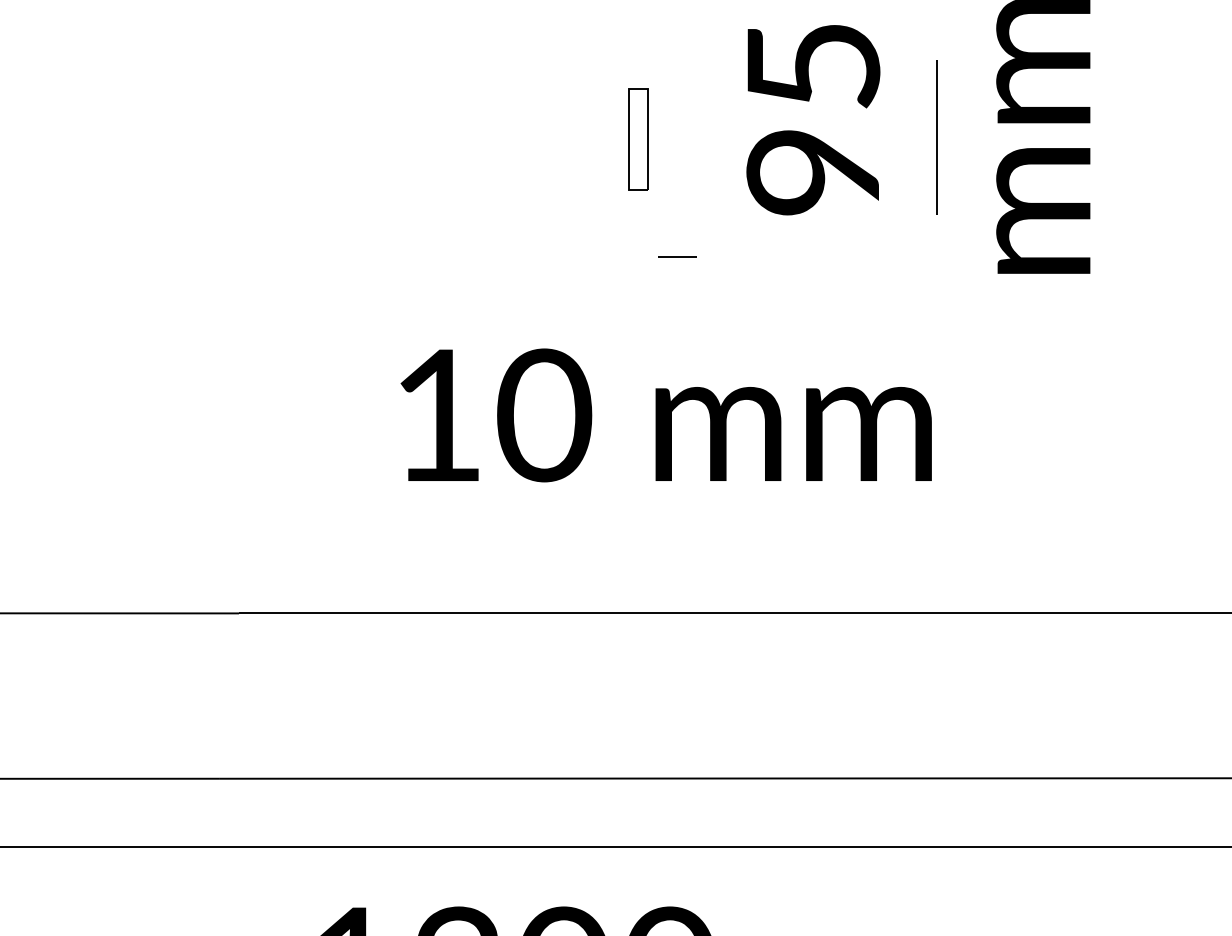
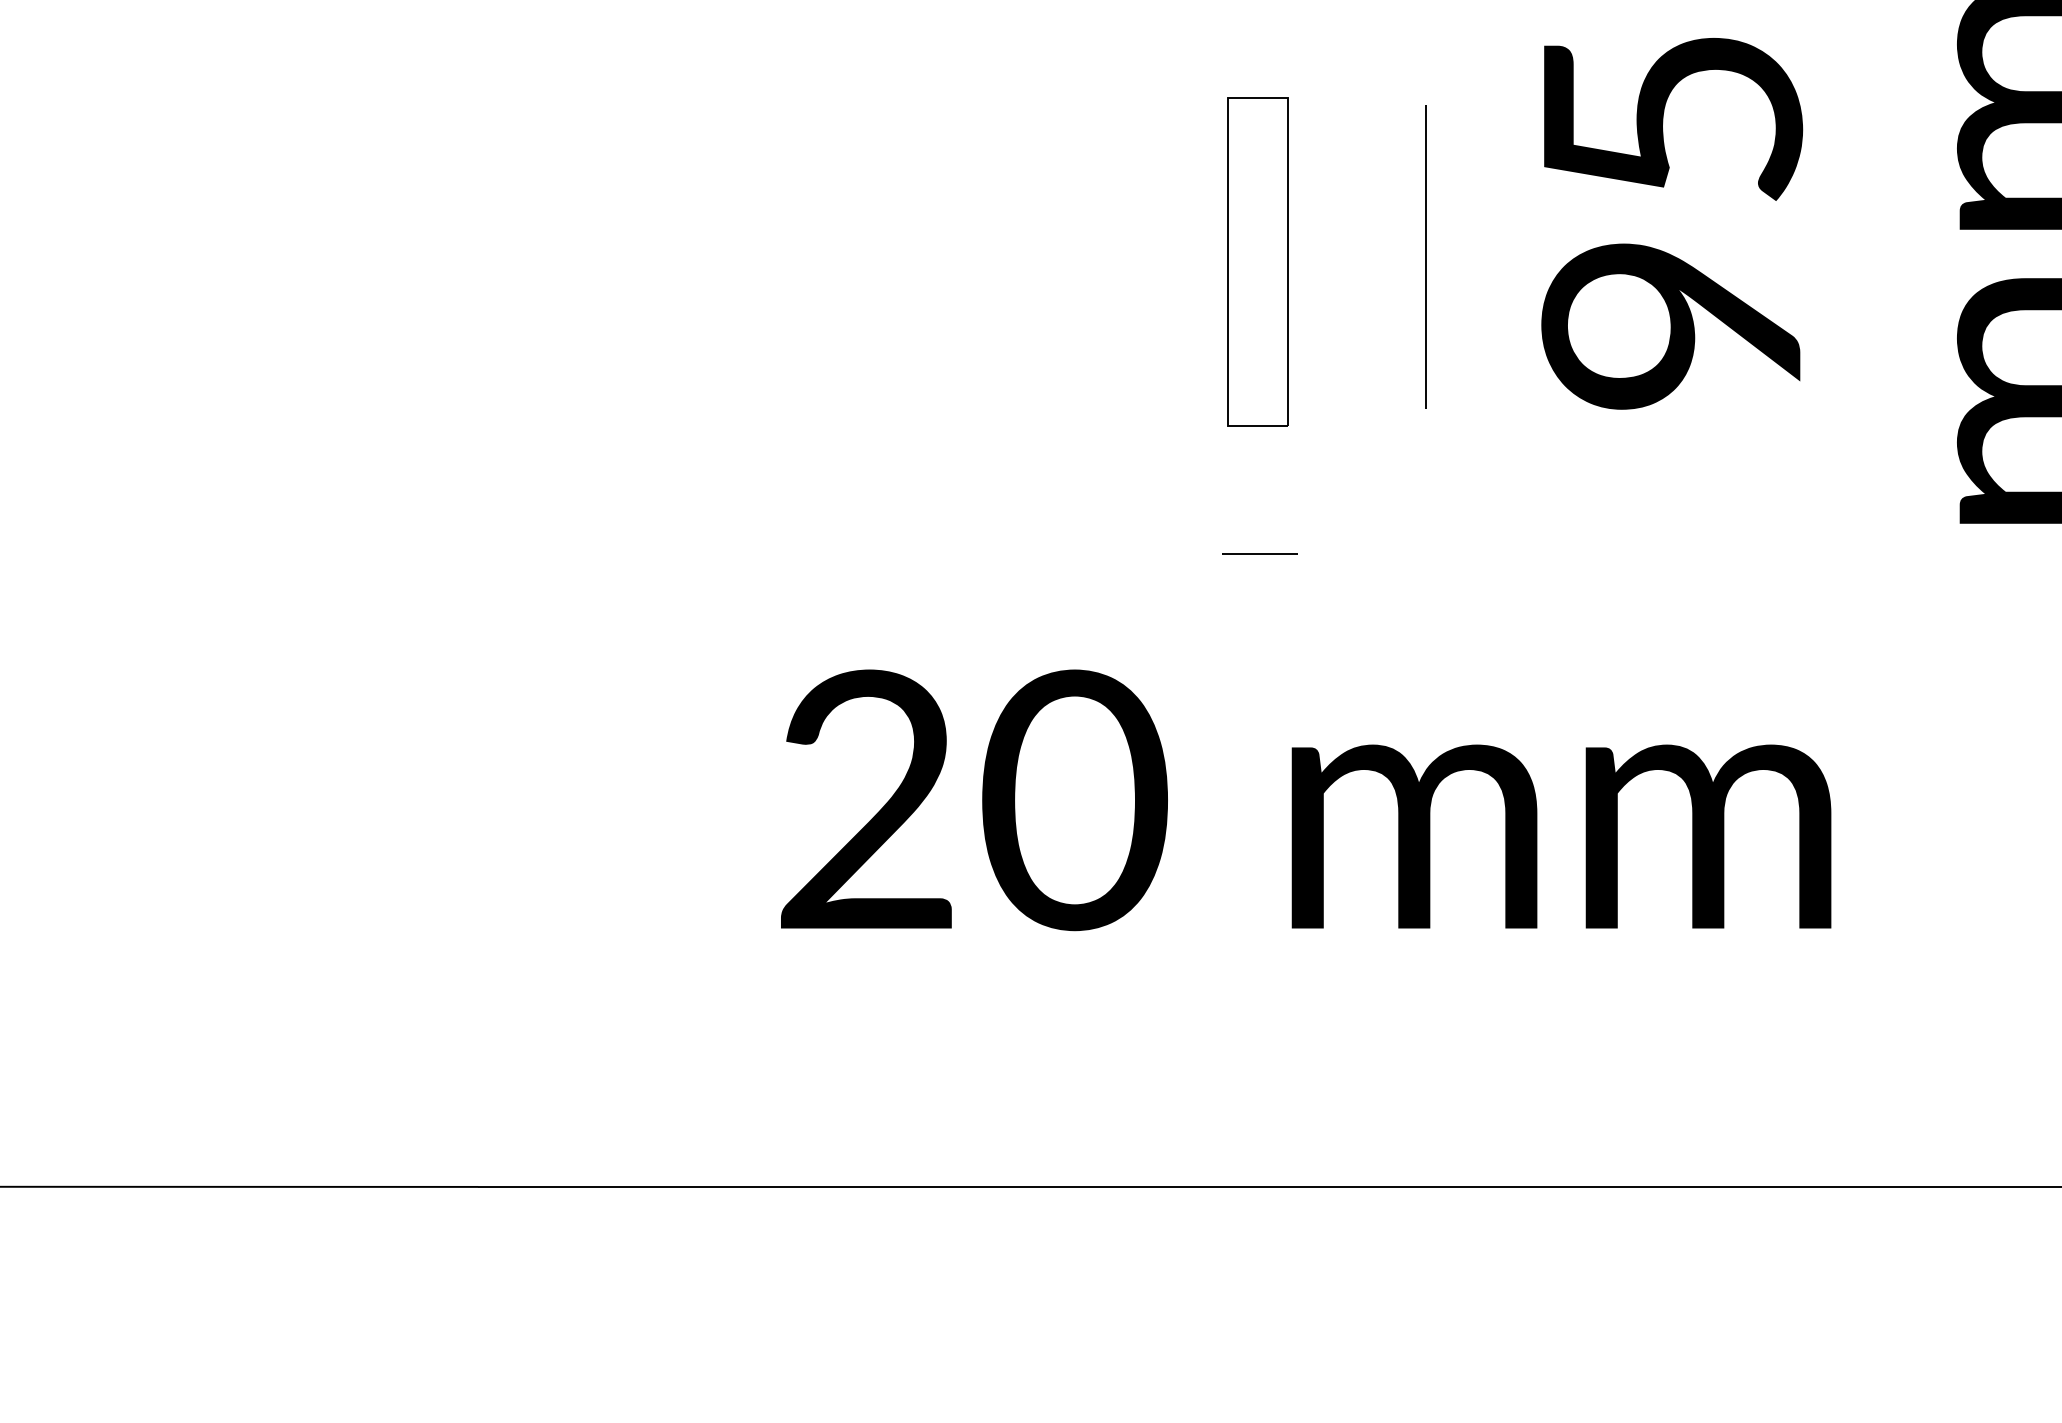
text: (813, 120) -> (1672, 224), moved
line: (936, 137) -> (1424, 257), moved
part: (638, 139) -> (1258, 261), size x1.67
line: (677, 256) -> (1260, 552), moved
text: (437, 414) -> (865, 798), 10 -> 20

